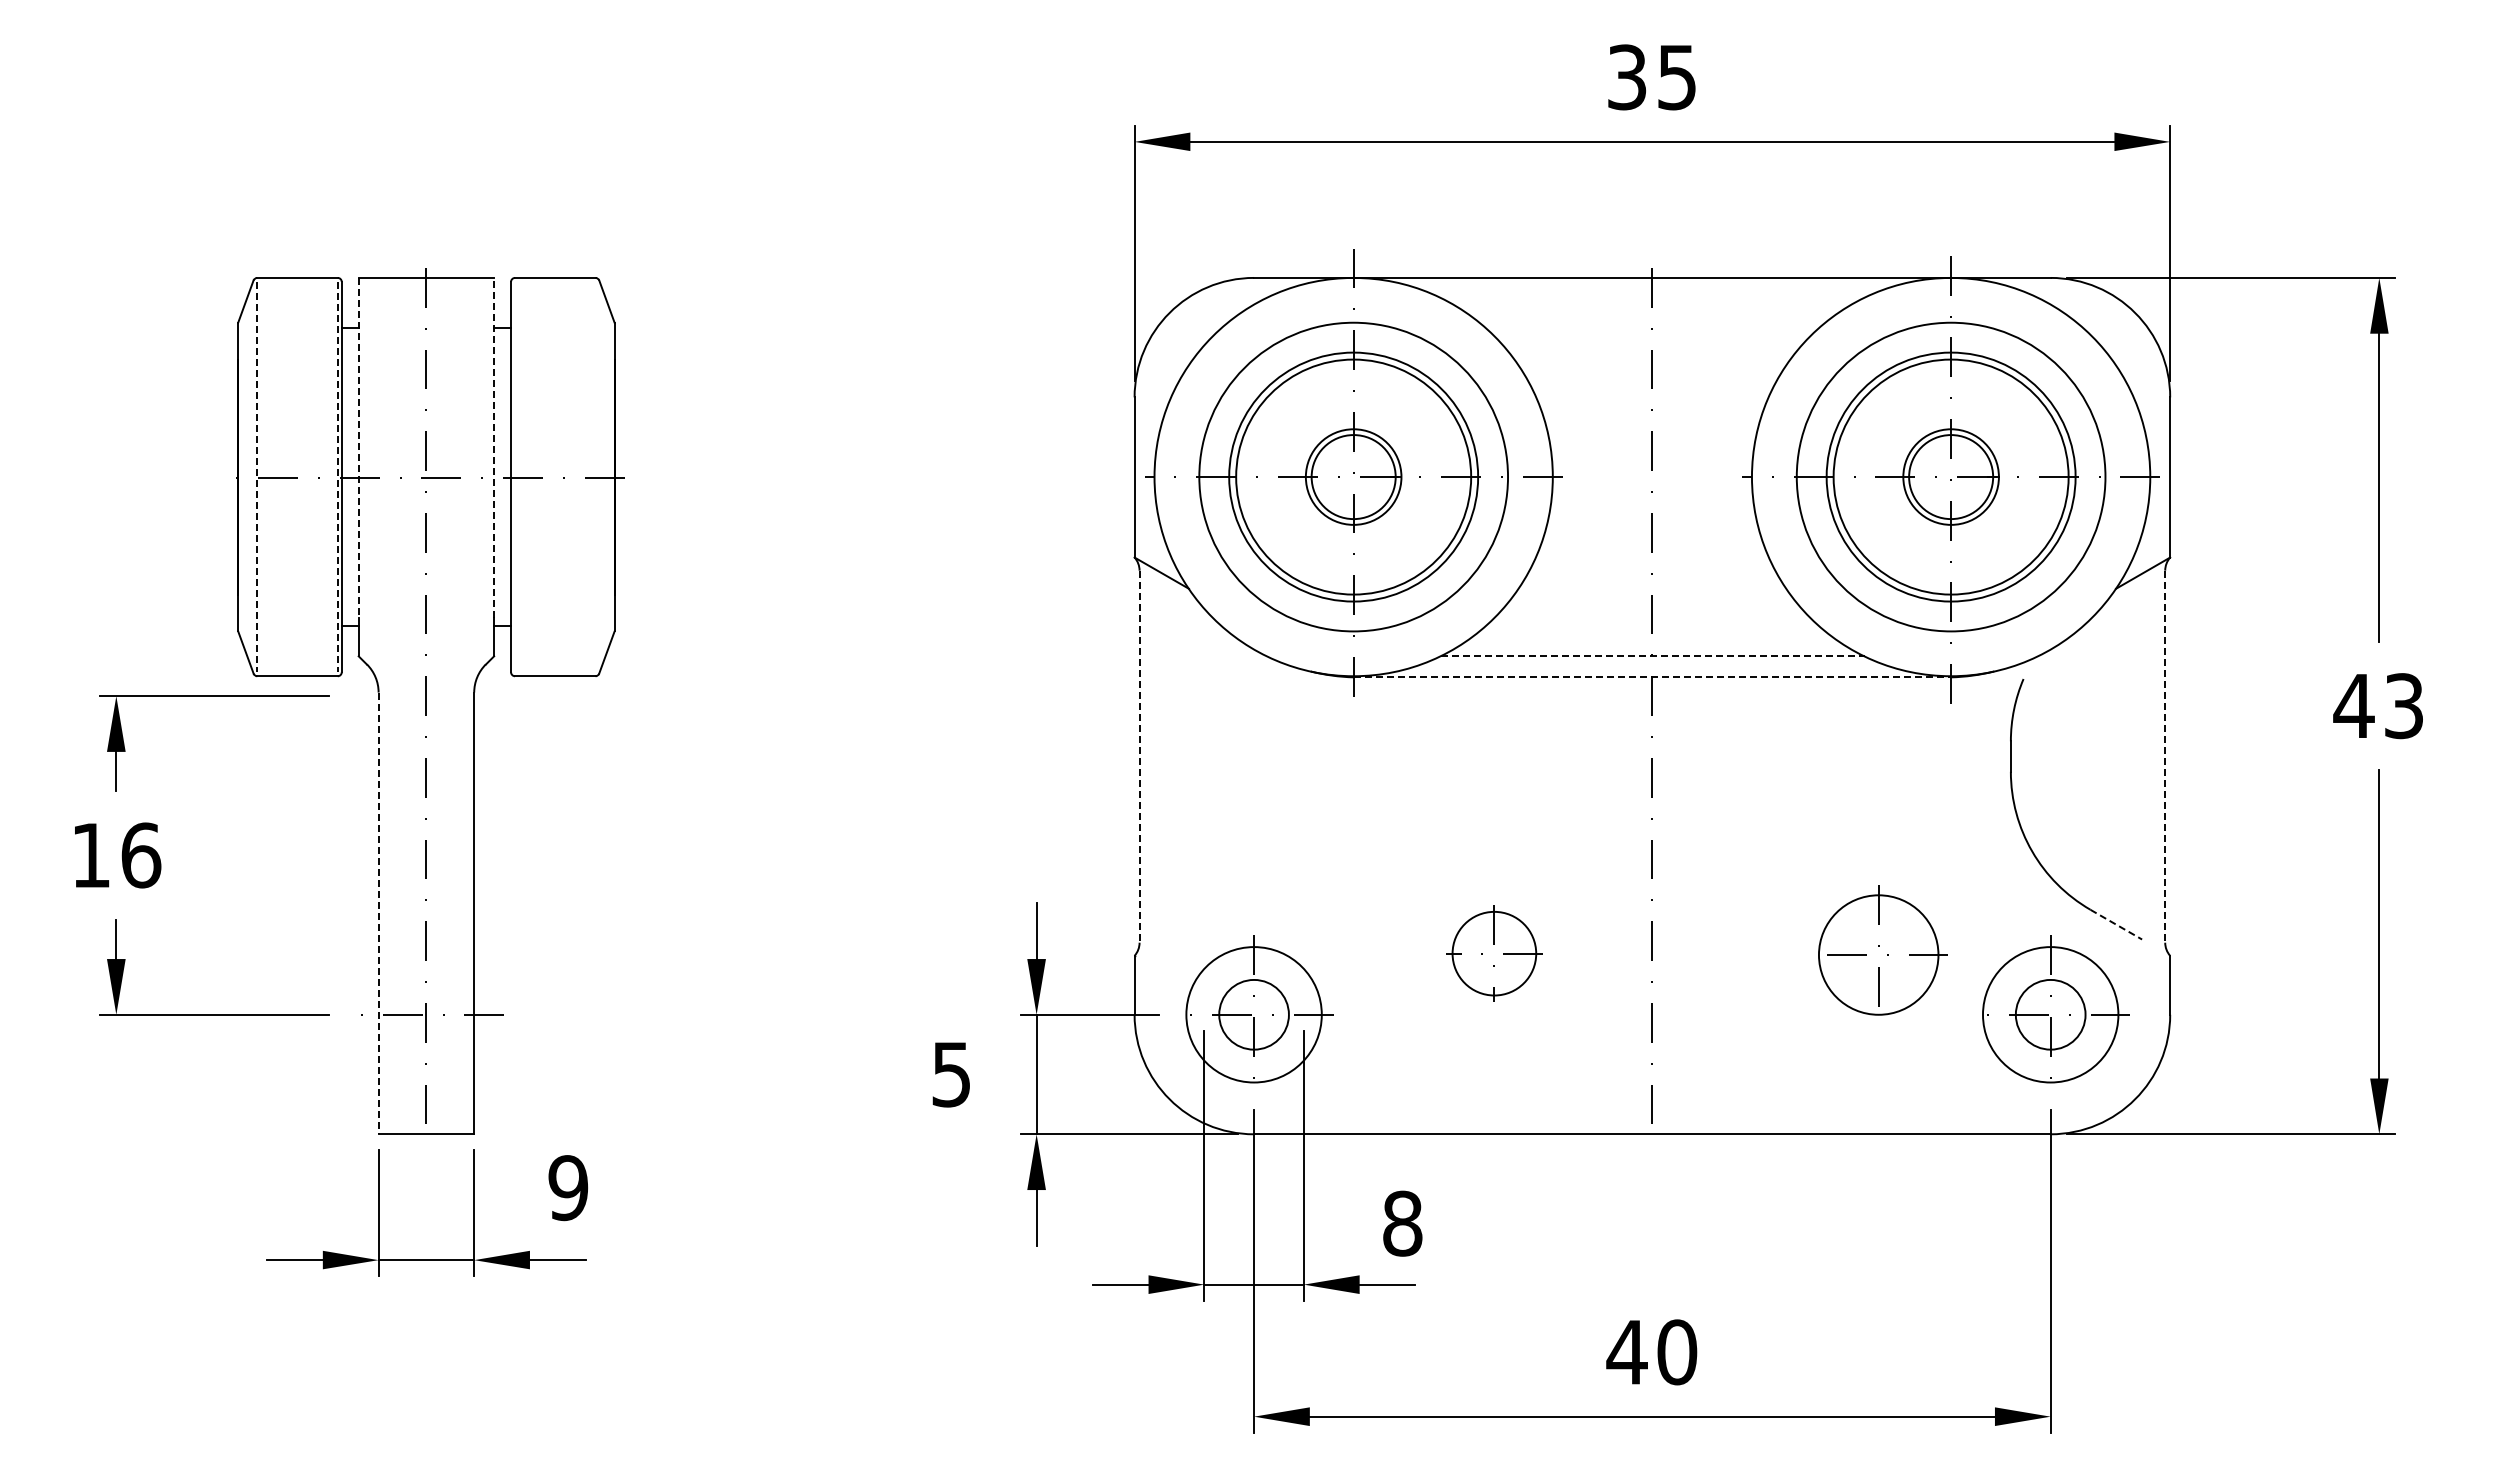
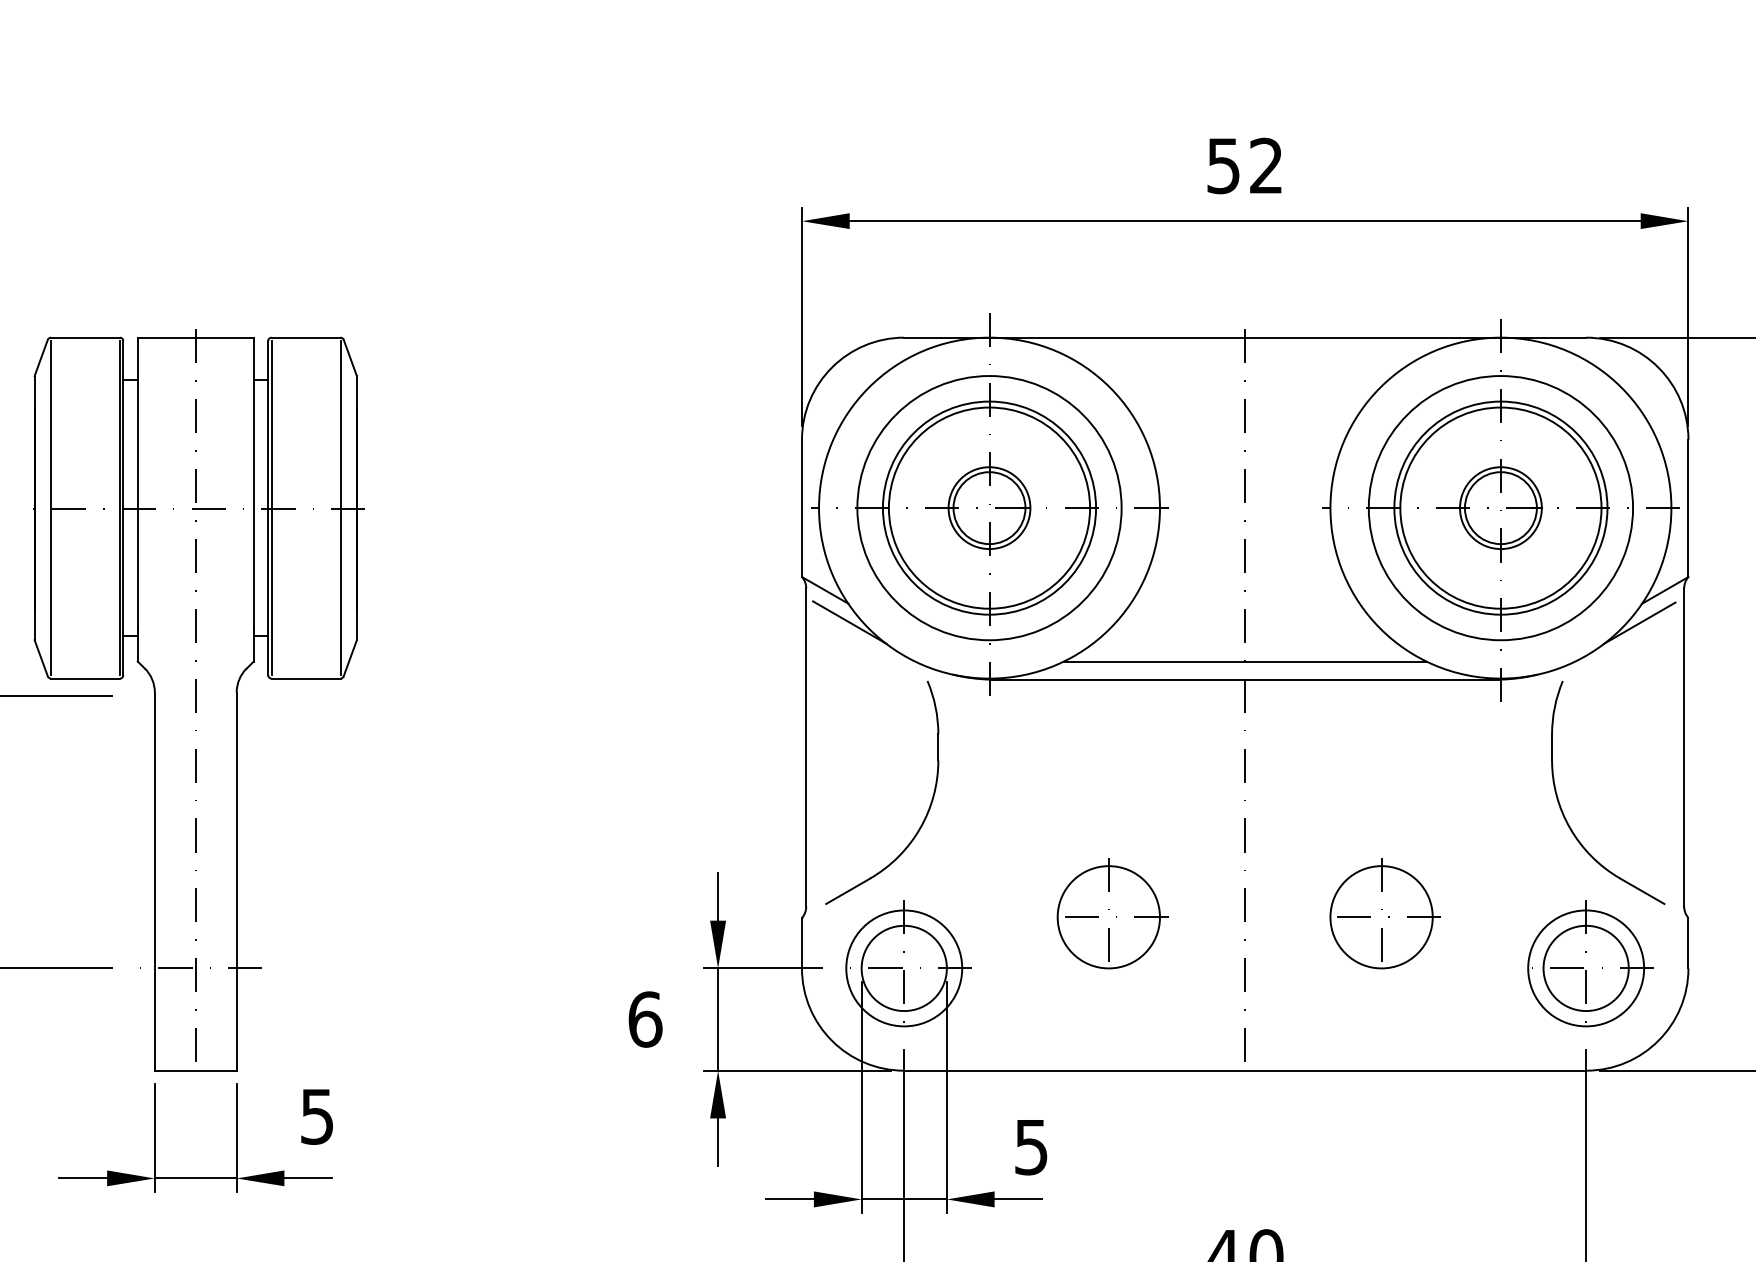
text: (1651, 77) -> (1244, 166), 35 -> 52
line: (358, 447) -> (137, 482), dashed -> solid
line: (494, 447) -> (254, 482), dashed -> solid
line: (515, 476) -> (272, 507), added
line: (595, 476) -> (340, 507), added
line: (257, 477) -> (51, 508), dashed -> solid
line: (337, 477) -> (119, 508), dashed -> solid
line: (1190, 610) -> (849, 622), added
line: (2113, 611) -> (1639, 623), added
line: (1652, 656) -> (1245, 661), dashed -> solid
line: (1652, 677) -> (1245, 679), dashed -> solid
line: (1139, 757) -> (806, 748), dashed -> solid
line: (2165, 757) -> (1684, 748), dashed -> solid
part: (1280, 832) -> (926, 812), added
line: (378, 913) -> (154, 881), dashed -> solid
line: (2116, 924) -> (1642, 891), dashed -> solid
part: (1497, 950) -> (1112, 913), size x1.43
part: (1882, 950) -> (1384, 913), moved
circle: (1253, 1014) -> (903, 968), size x1.43
circle: (2050, 1014) -> (1585, 968), size x1.43
text: (951, 1074) -> (645, 1019), 5 -> 6
text: (568, 1187) -> (317, 1116), 9 -> 5
text: (1402, 1223) -> (1031, 1147), 8 -> 5

